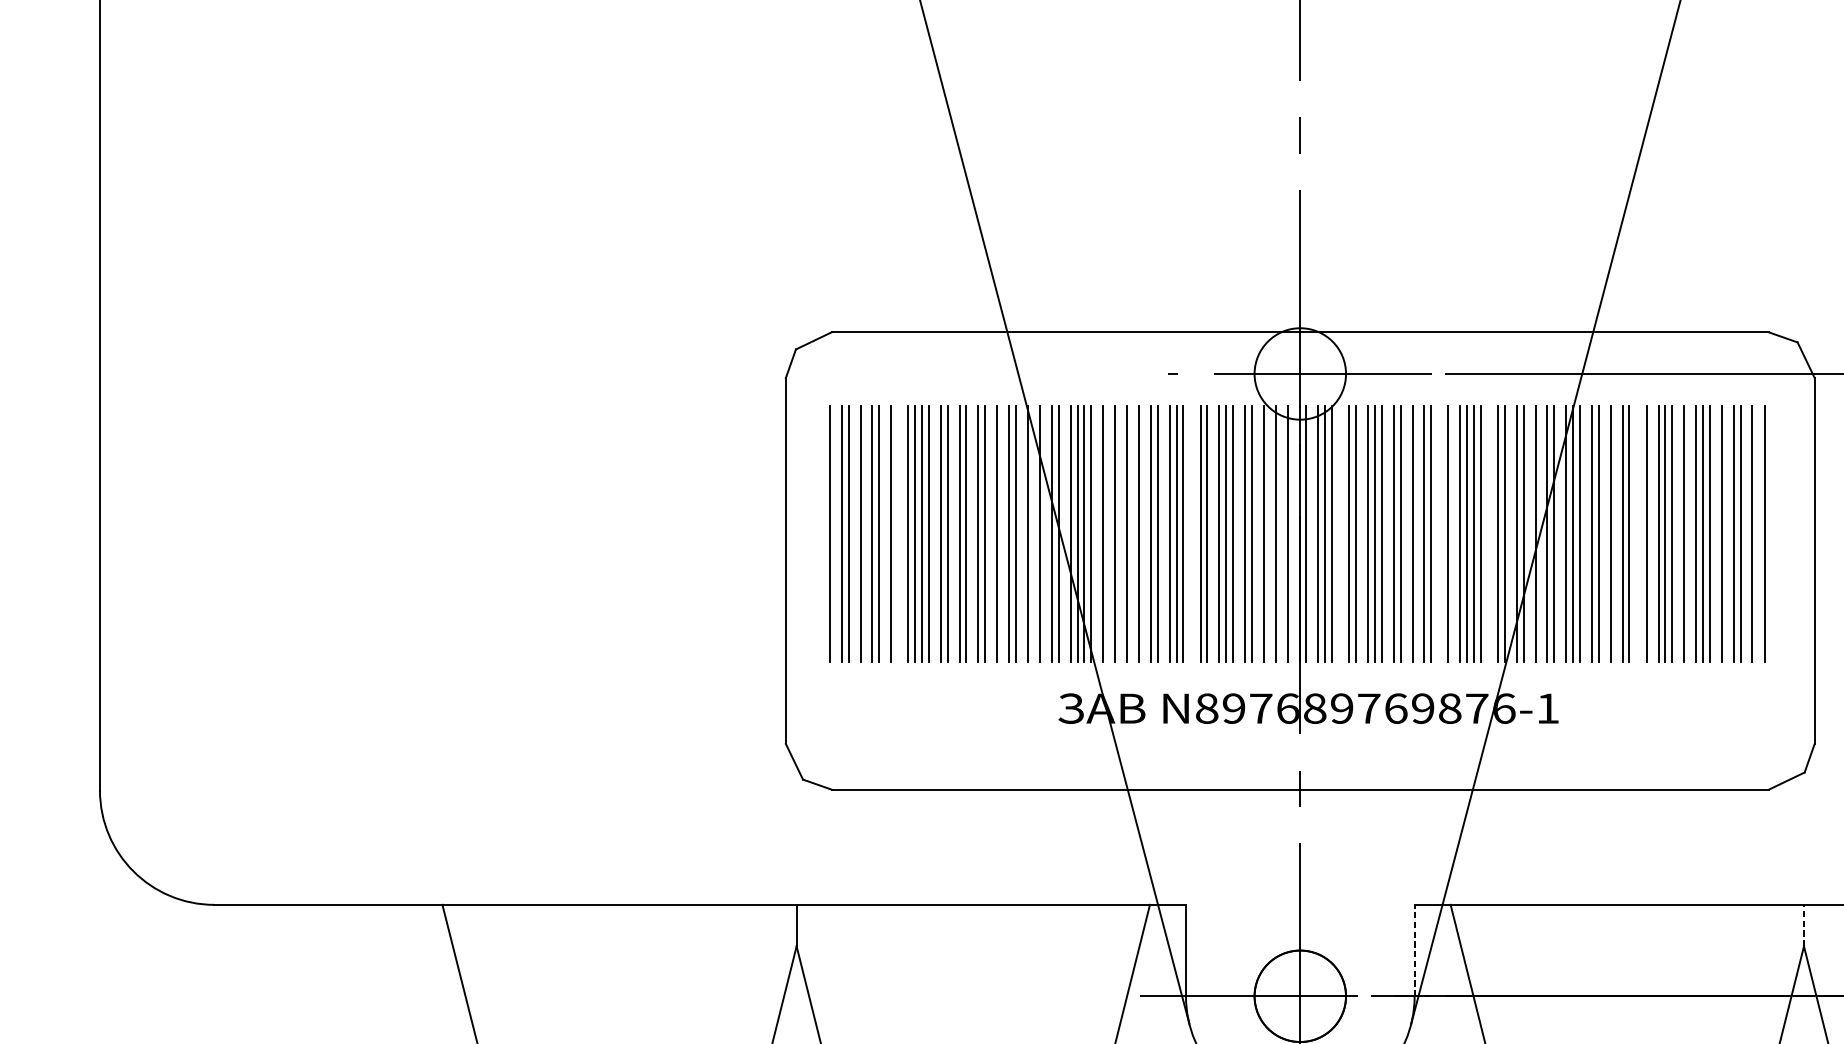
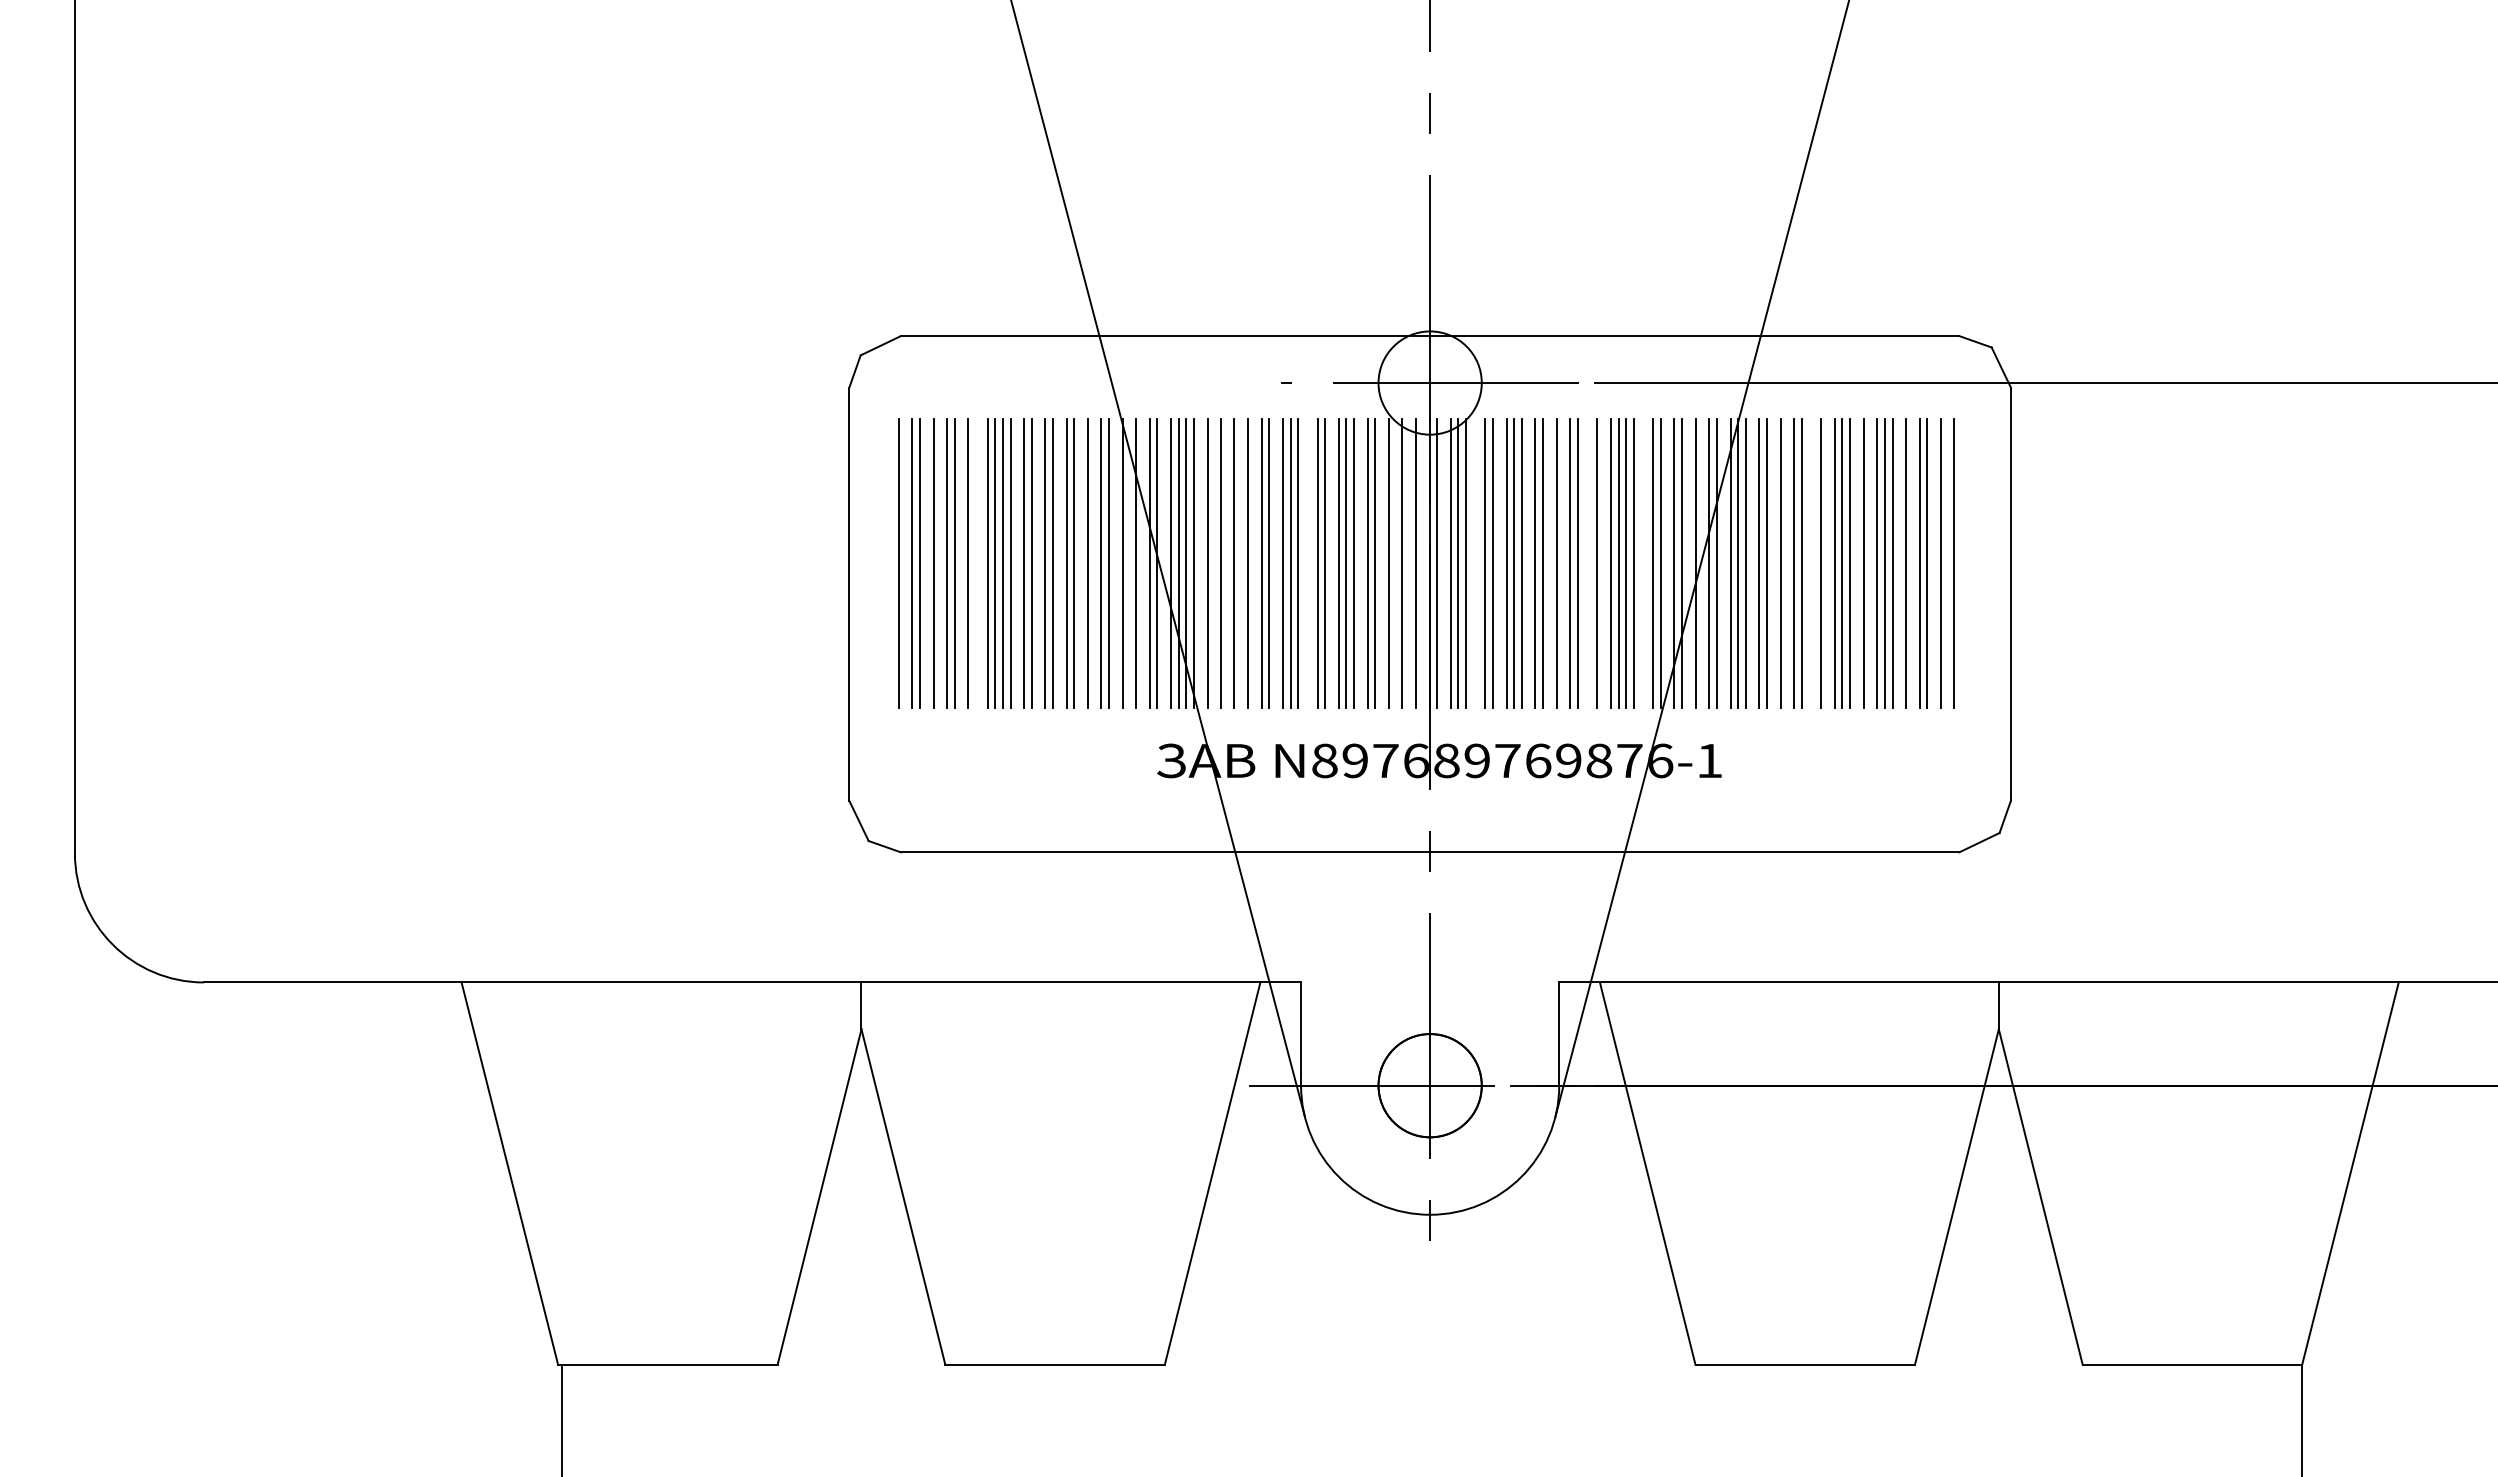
line: (1803, 925) -> (1998, 1005), dashed -> solid
line: (1414, 950) -> (1559, 1034), dashed -> solid

